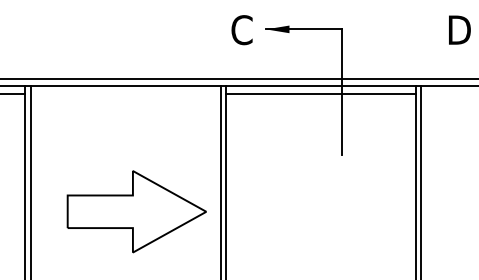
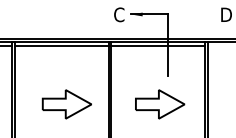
line: (124, 94) -> (61, 46), added
part: (134, 212) -> (66, 104), size x0.71
part: (325, 212) -> (160, 104), added

